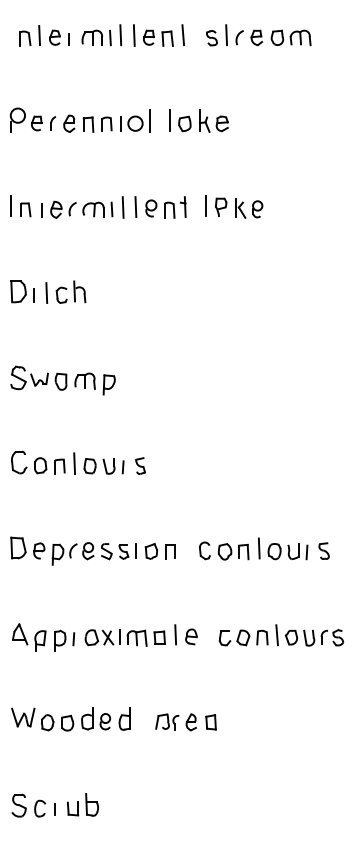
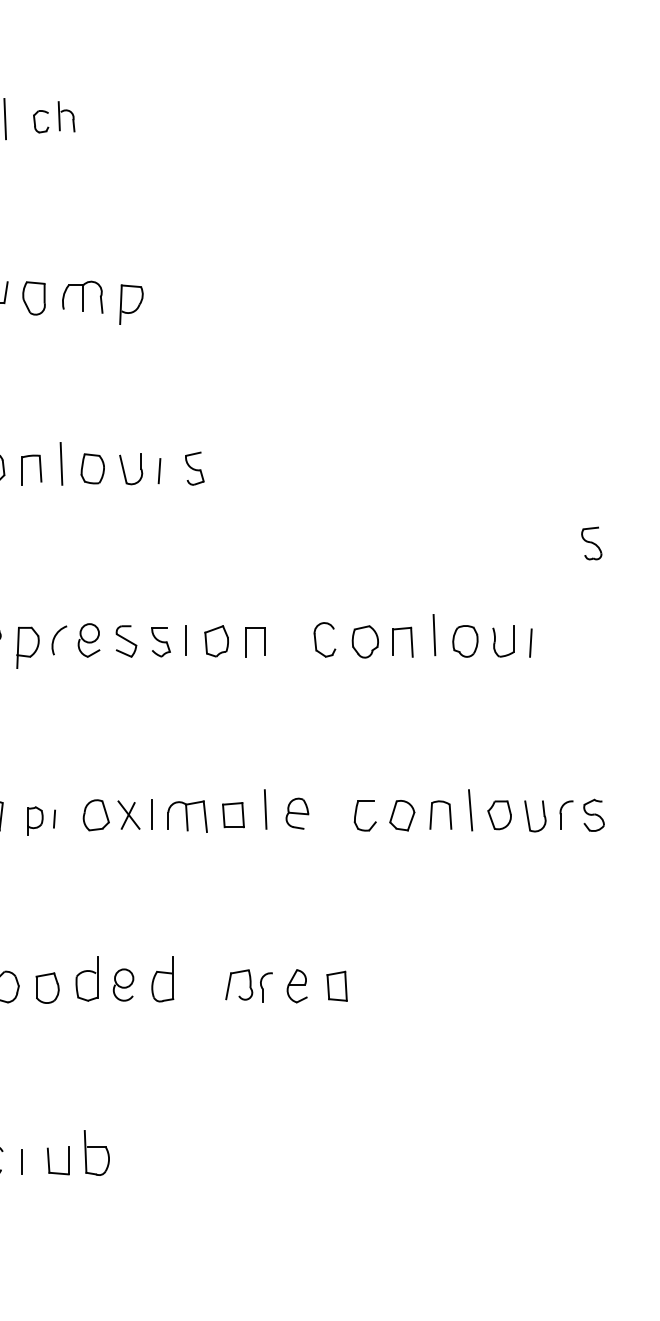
part: (70, 291) -> (53, 115), size x0.7
part: (323, 550) -> (590, 542), moved
part: (64, 640) -> (41, 820), size x0.7

